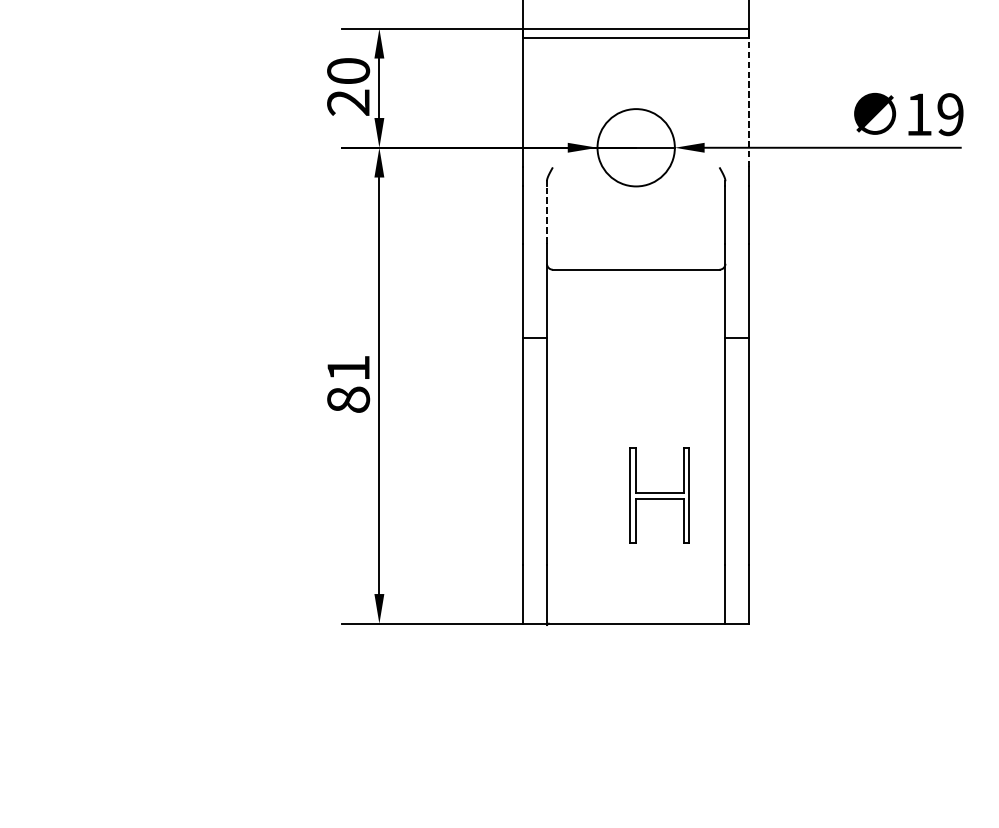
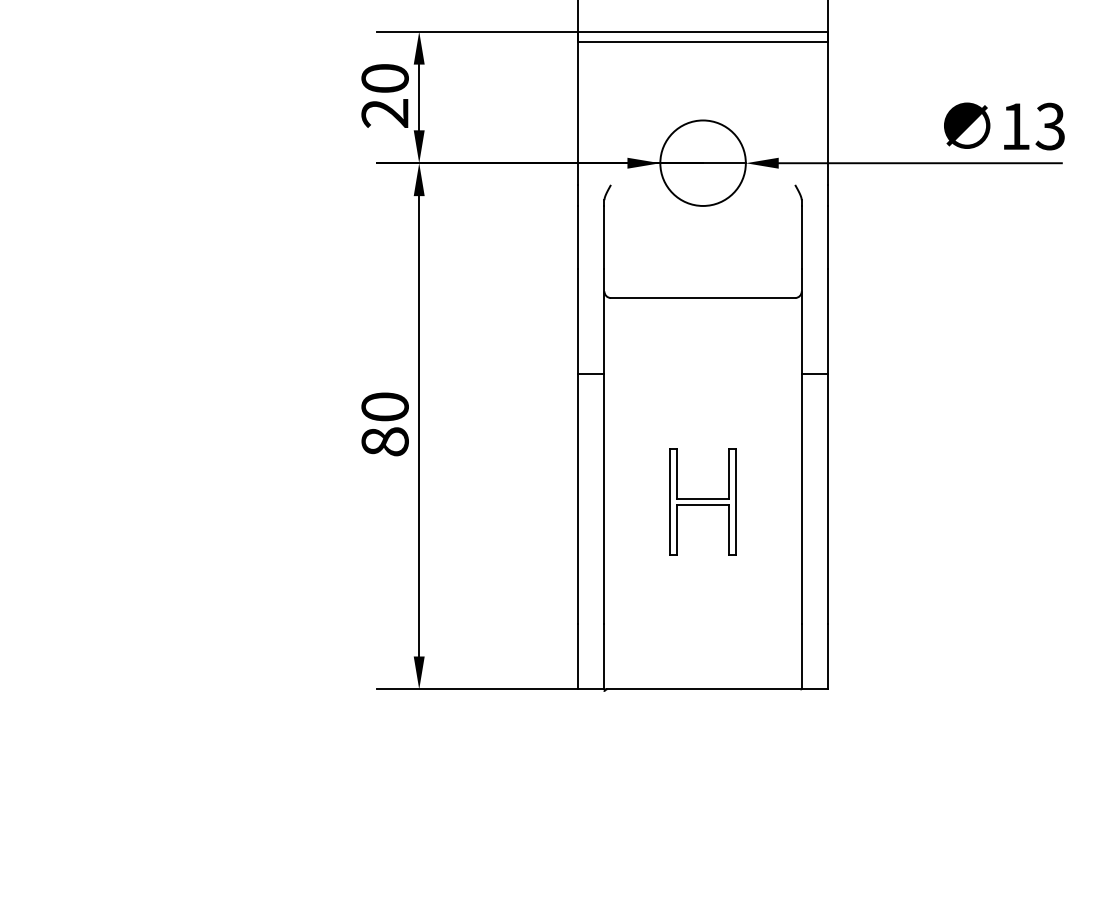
line: (749, 102) -> (828, 113), dashed -> solid
text: (949, 114) -> (1049, 126), 19 -> 13
line: (546, 214) -> (604, 237), dashed -> solid
text: (347, 367) -> (384, 406), 81 -> 80
part: (659, 495) -> (702, 501), moved

